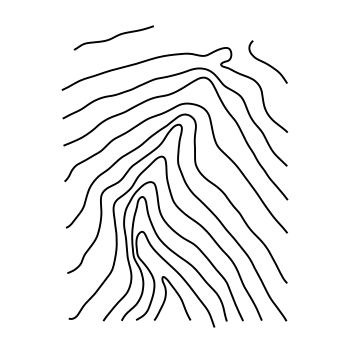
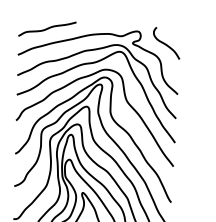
curve: (113, 37) -> (47, 28), moved

